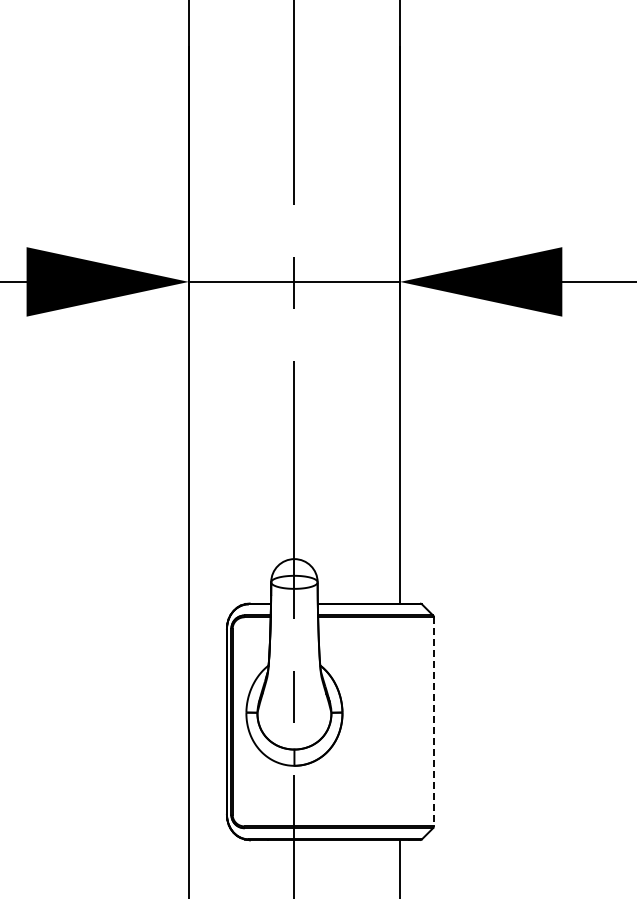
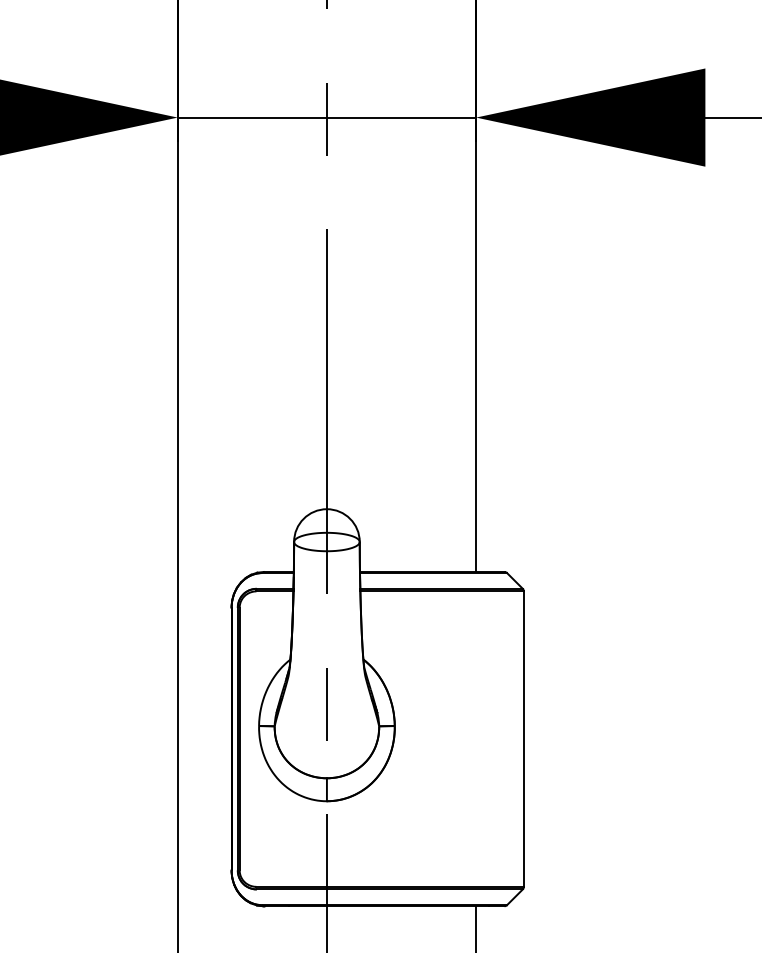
line: (433, 721) -> (523, 738), dashed -> solid

